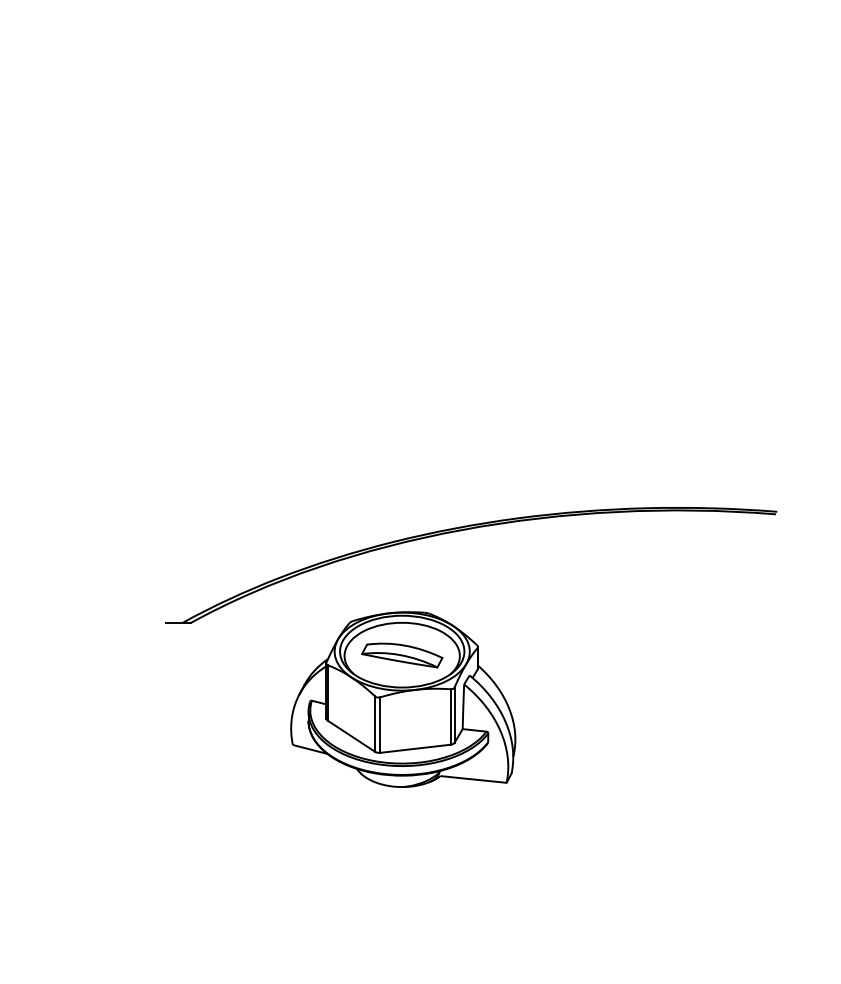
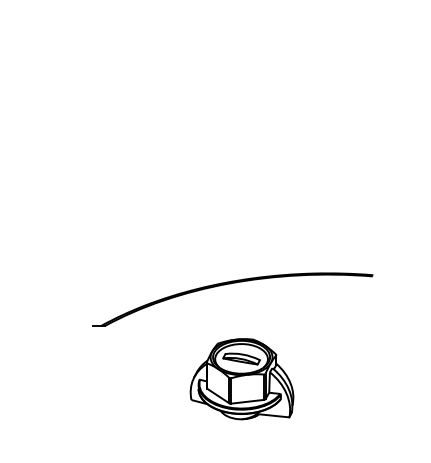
part: (402, 700) -> (241, 379), moved

